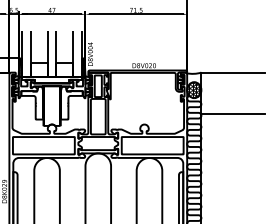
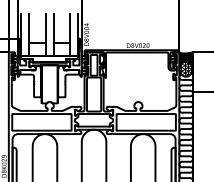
hatch: (193, 80) -> (185, 59), added

